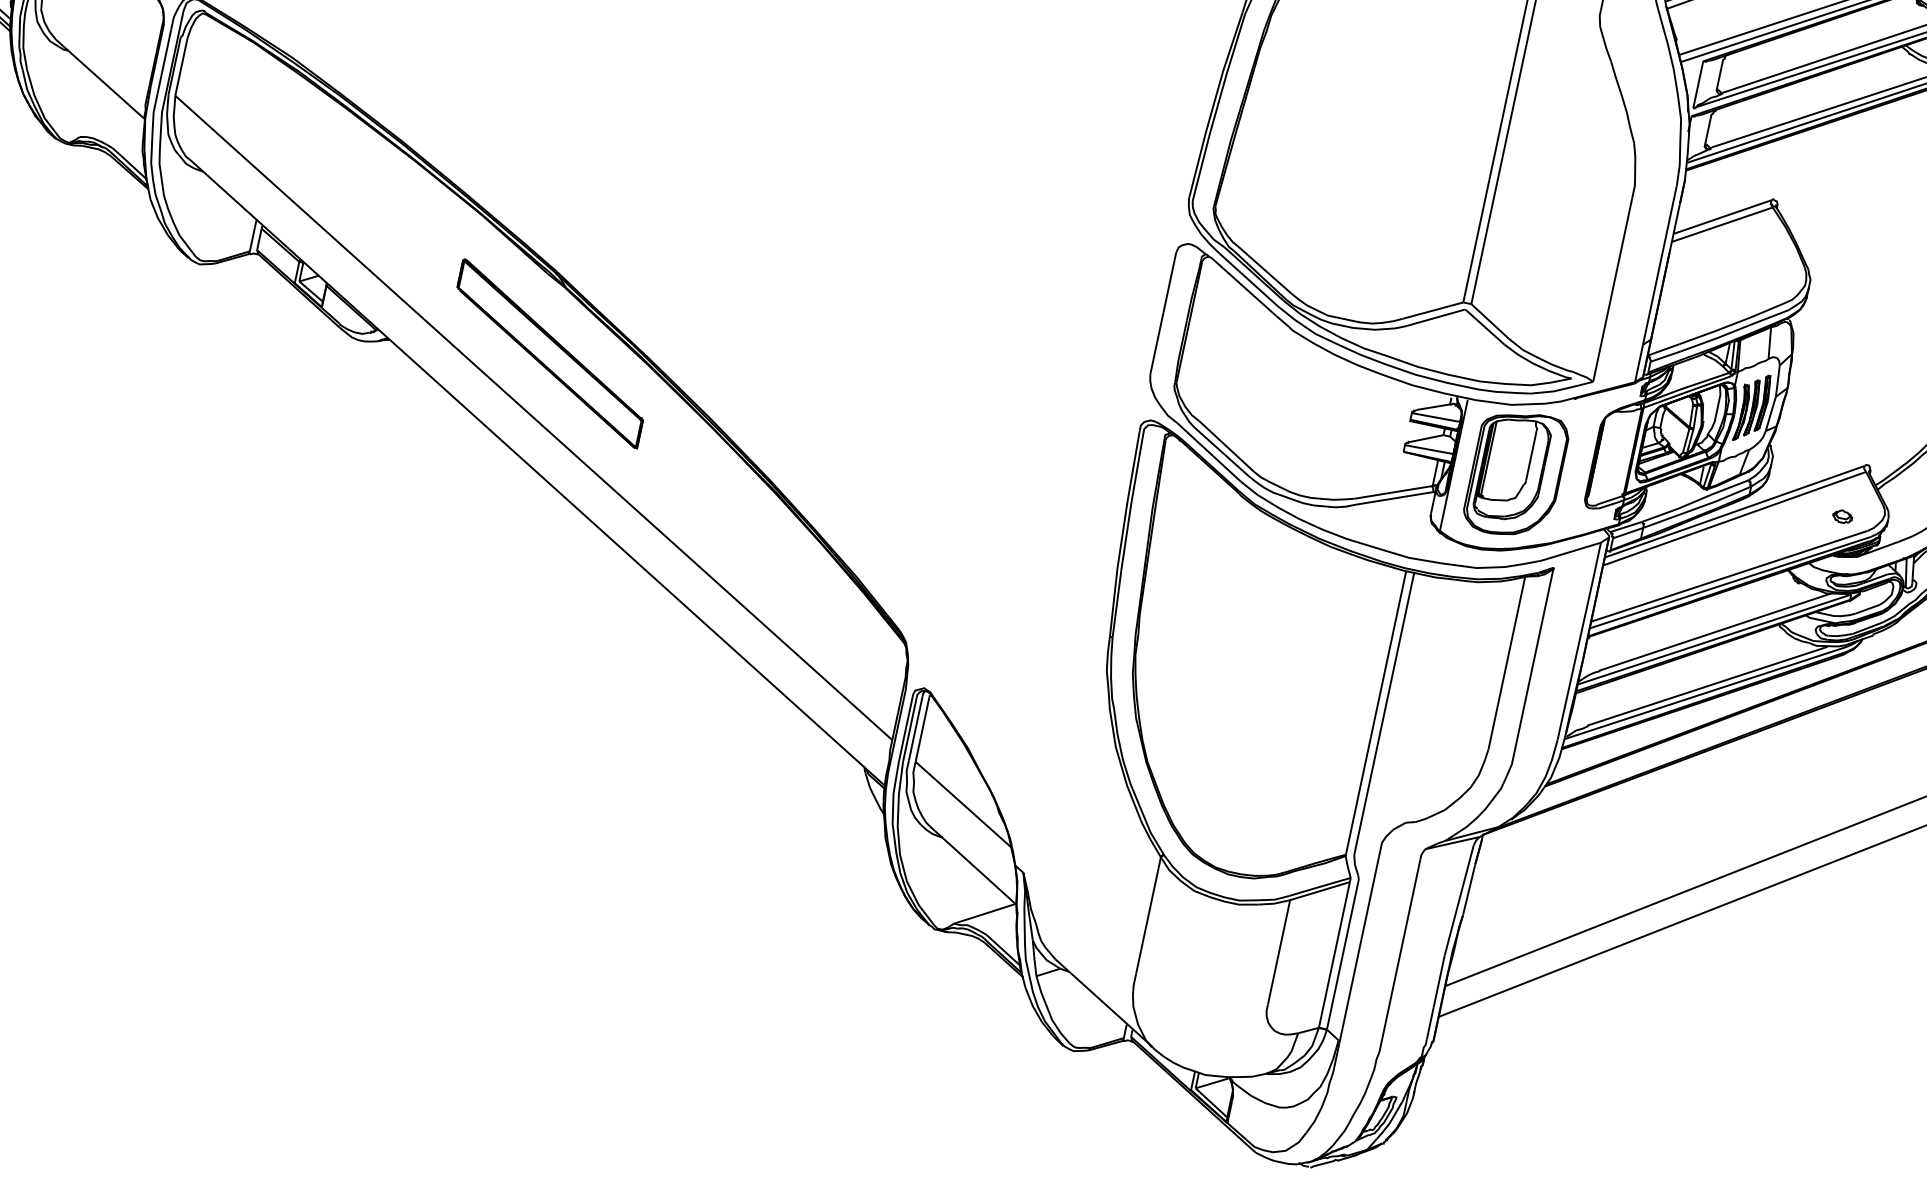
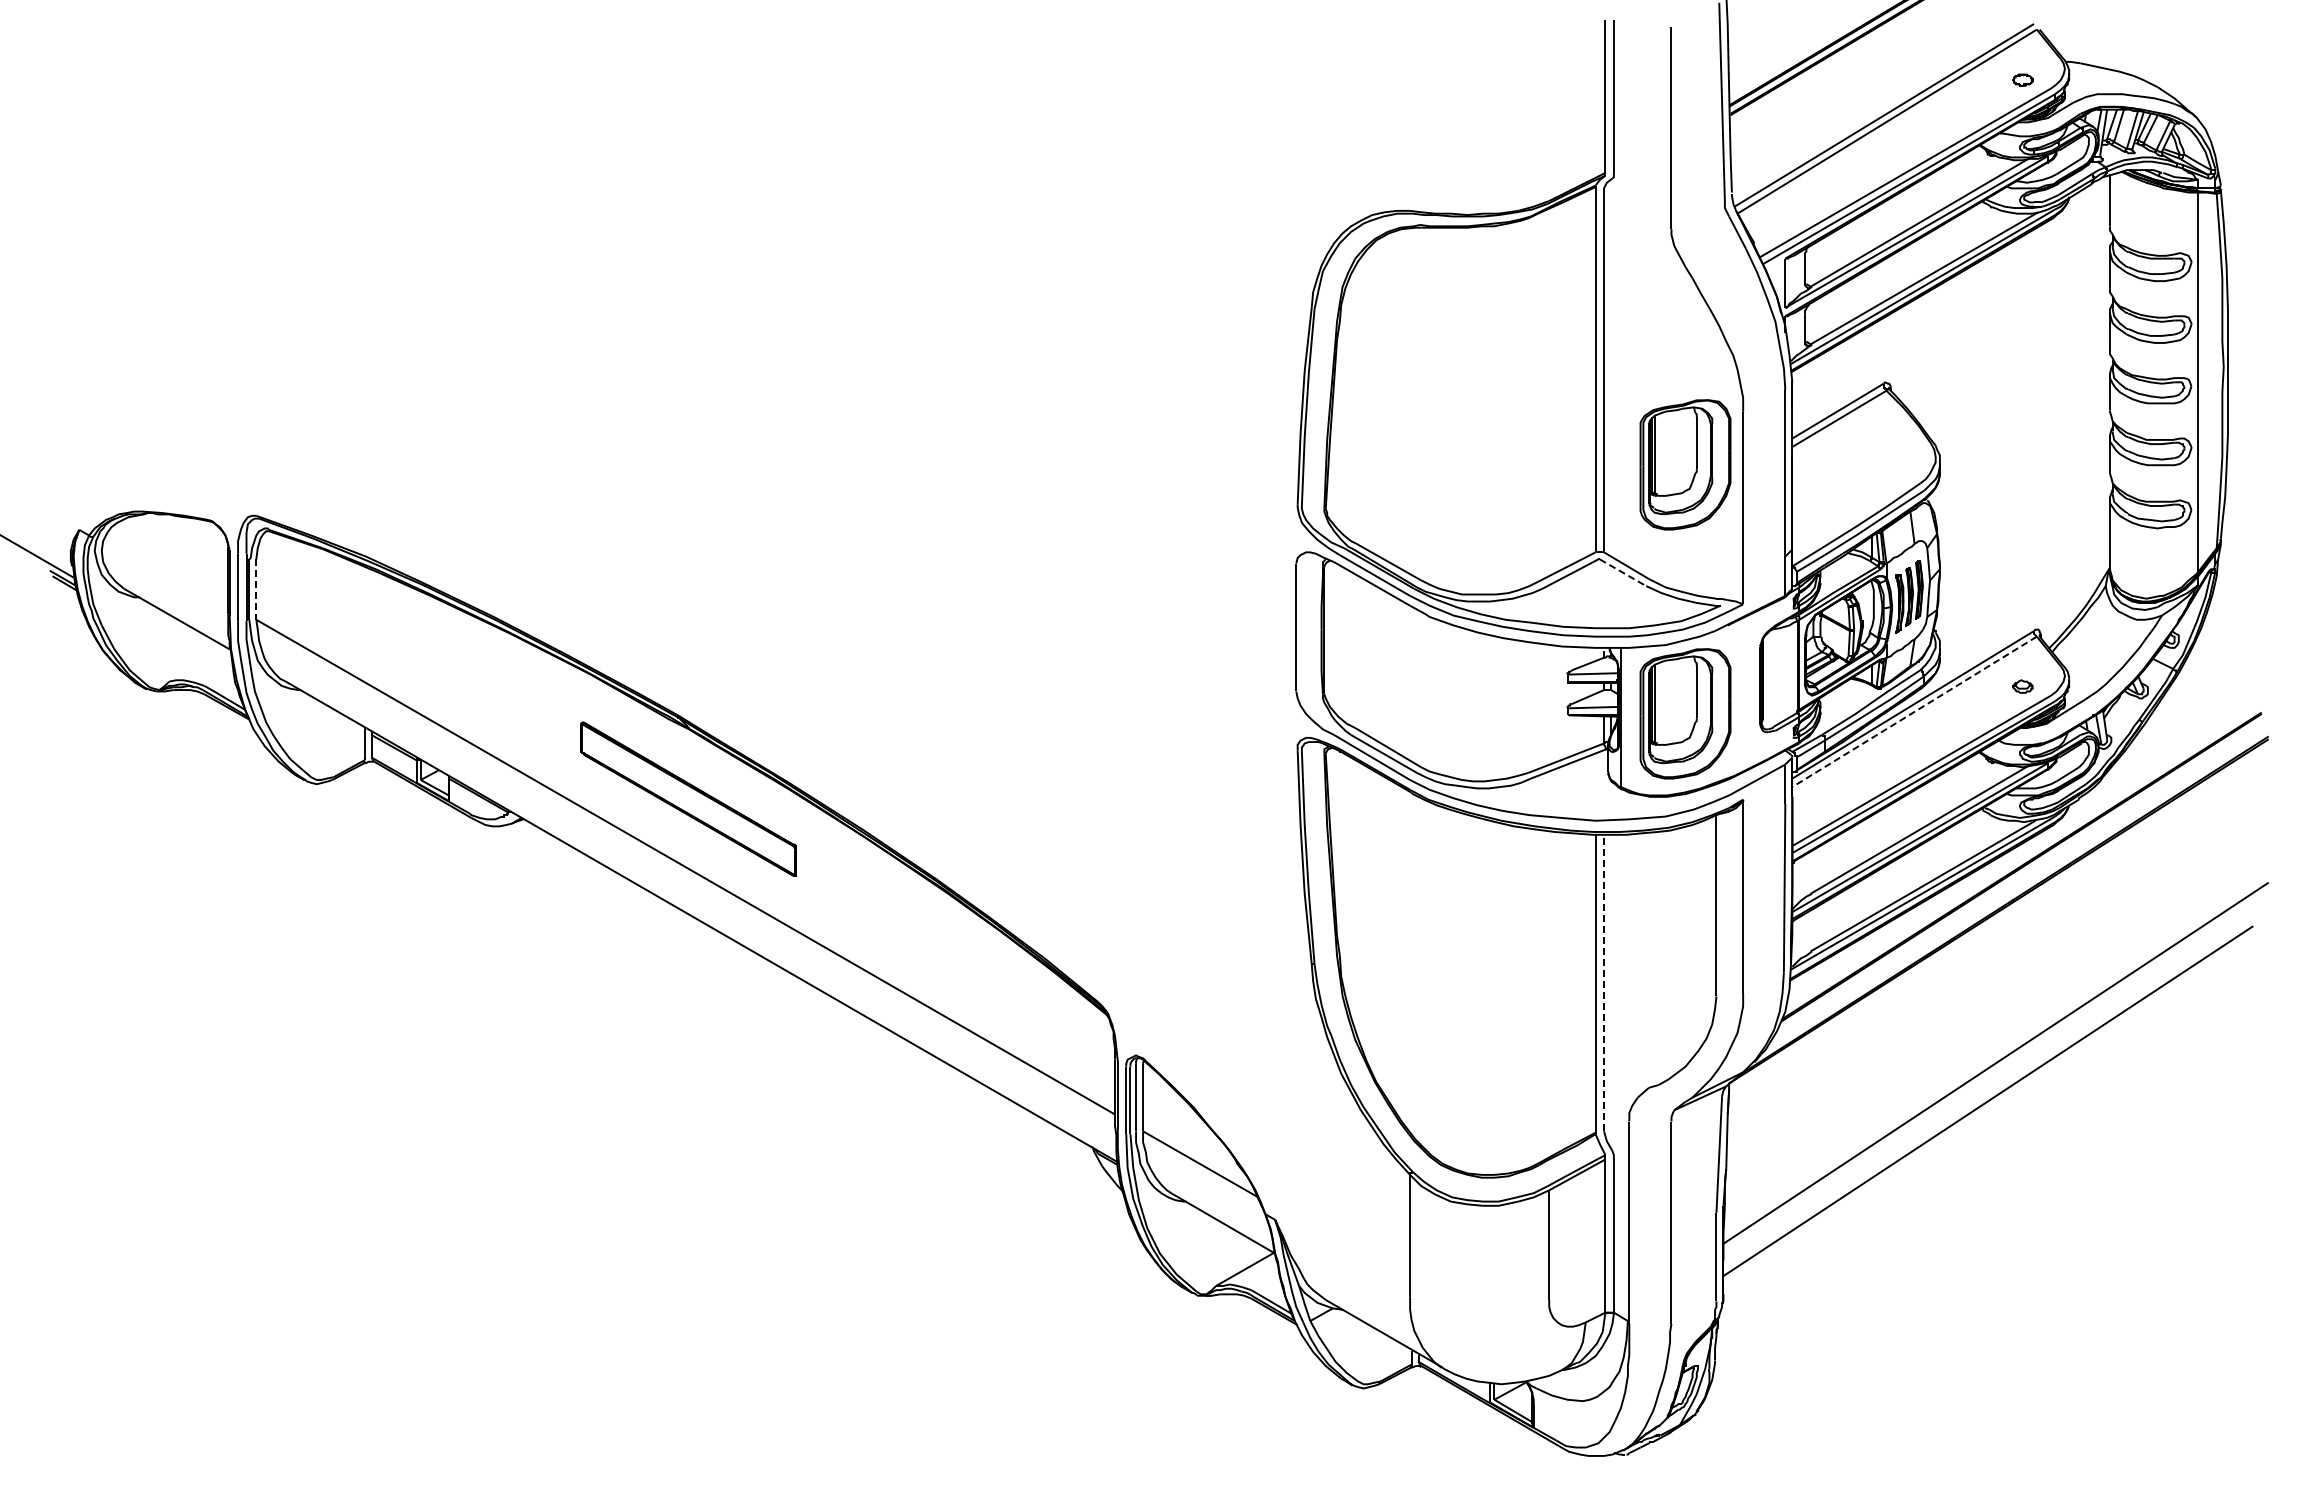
line: (181, 67) -> (256, 590), solid -> dashed
part: (1566, 237) -> (1685, 464), added
line: (1485, 327) -> (1623, 572), solid -> dashed
line: (1734, 518) -> (1914, 711), solid -> dashed
line: (1384, 713) -> (1604, 982), solid -> dashed

